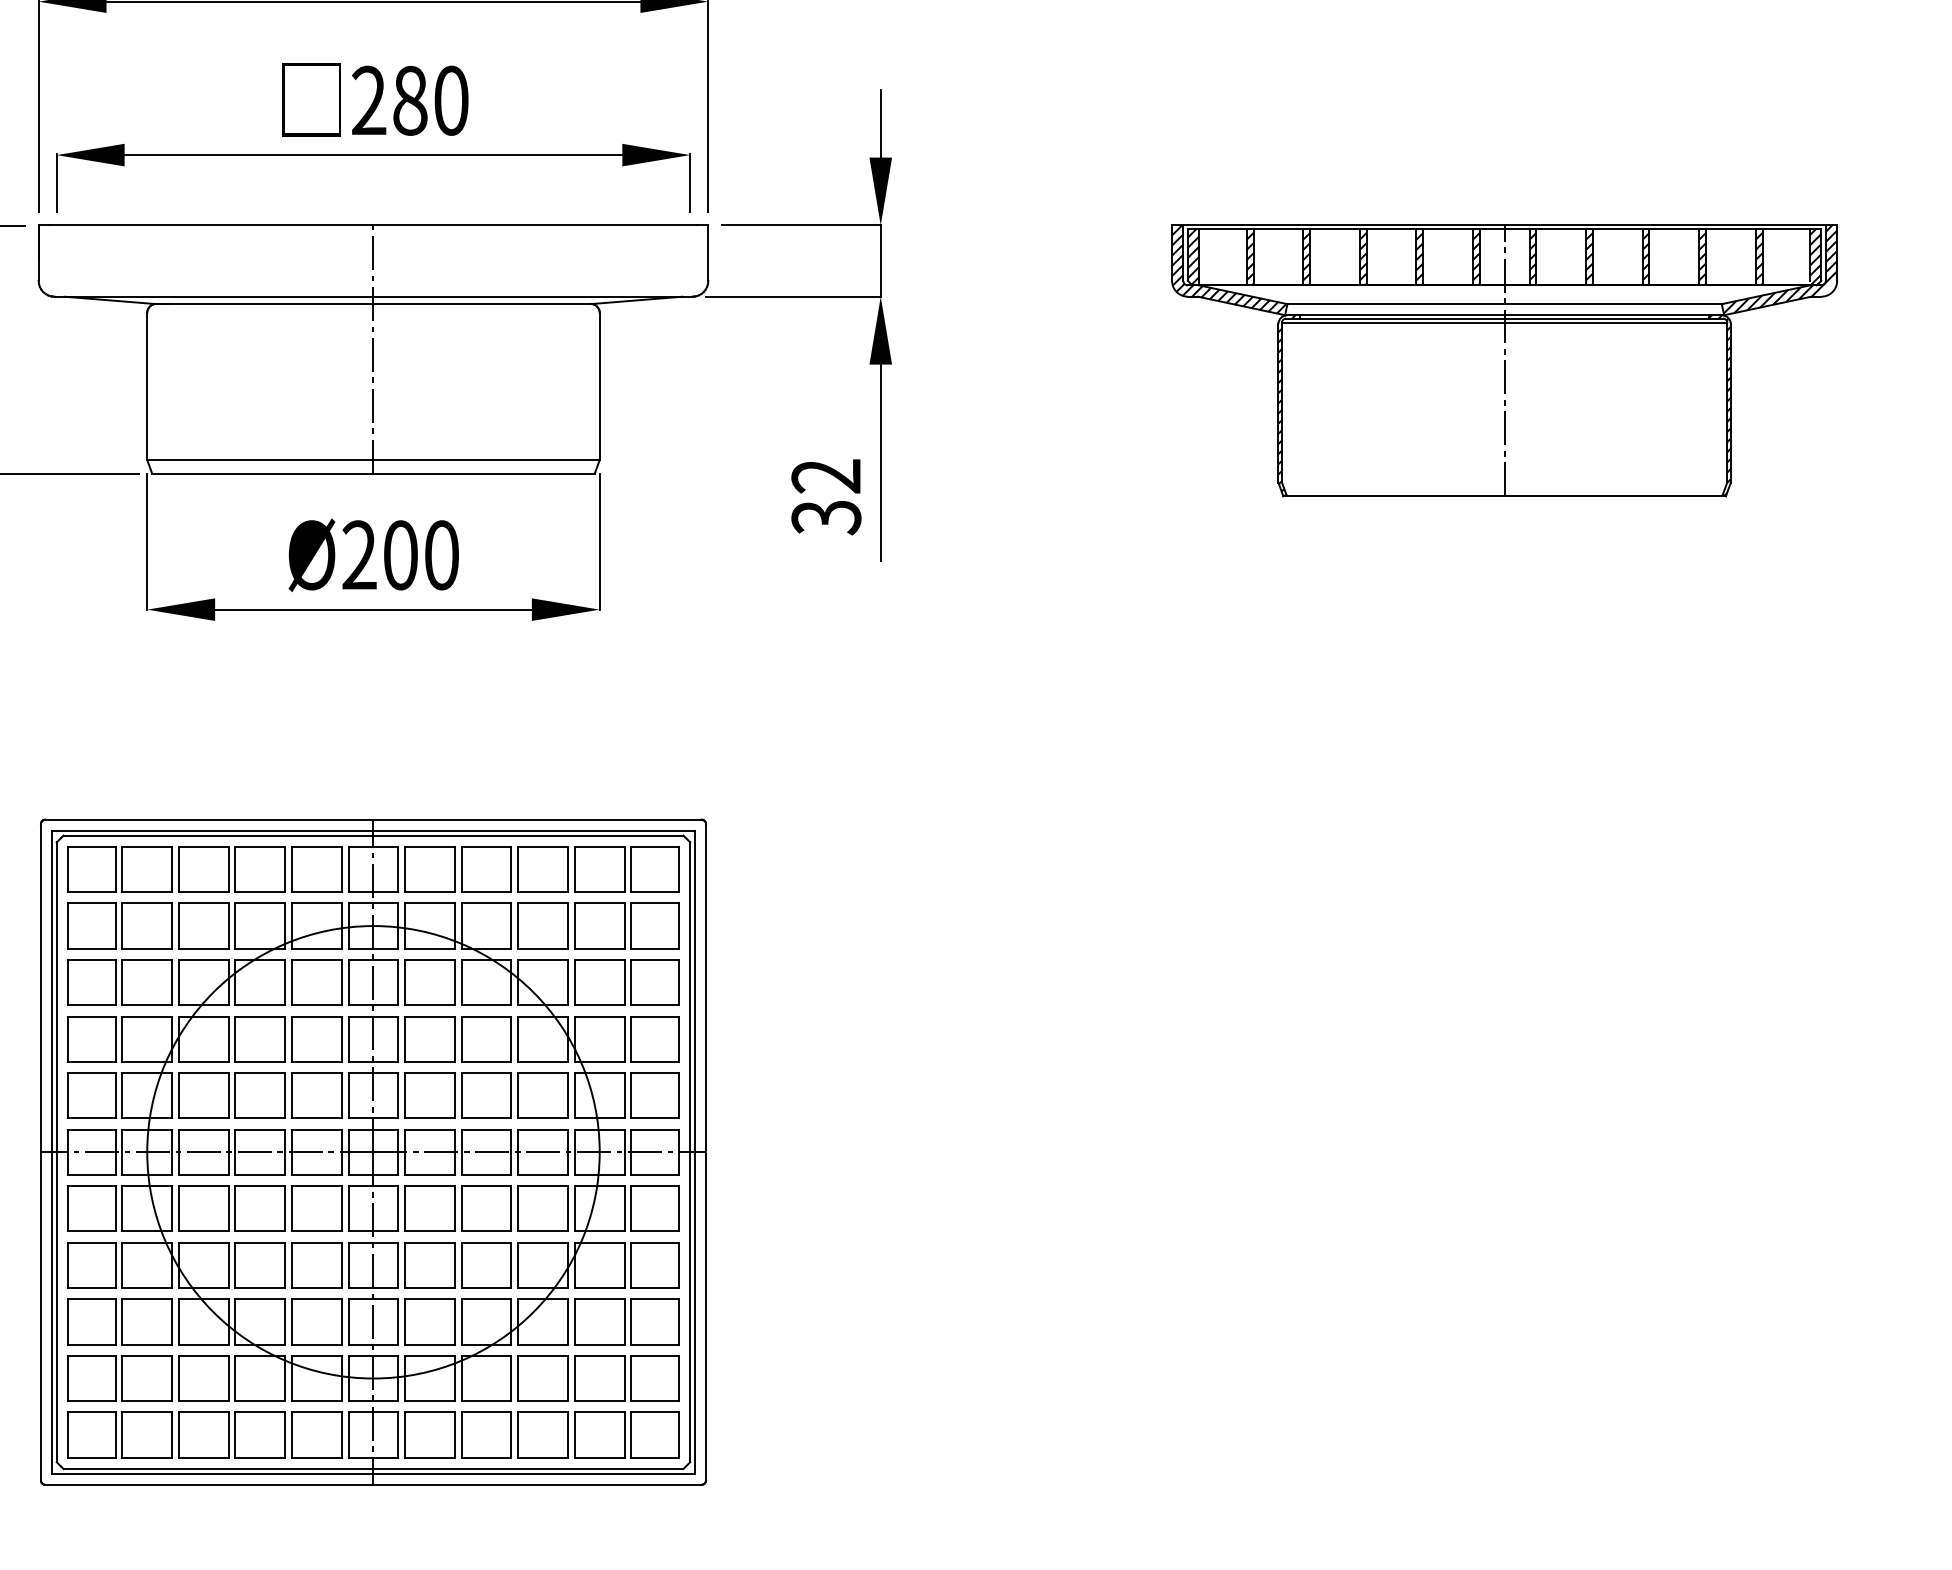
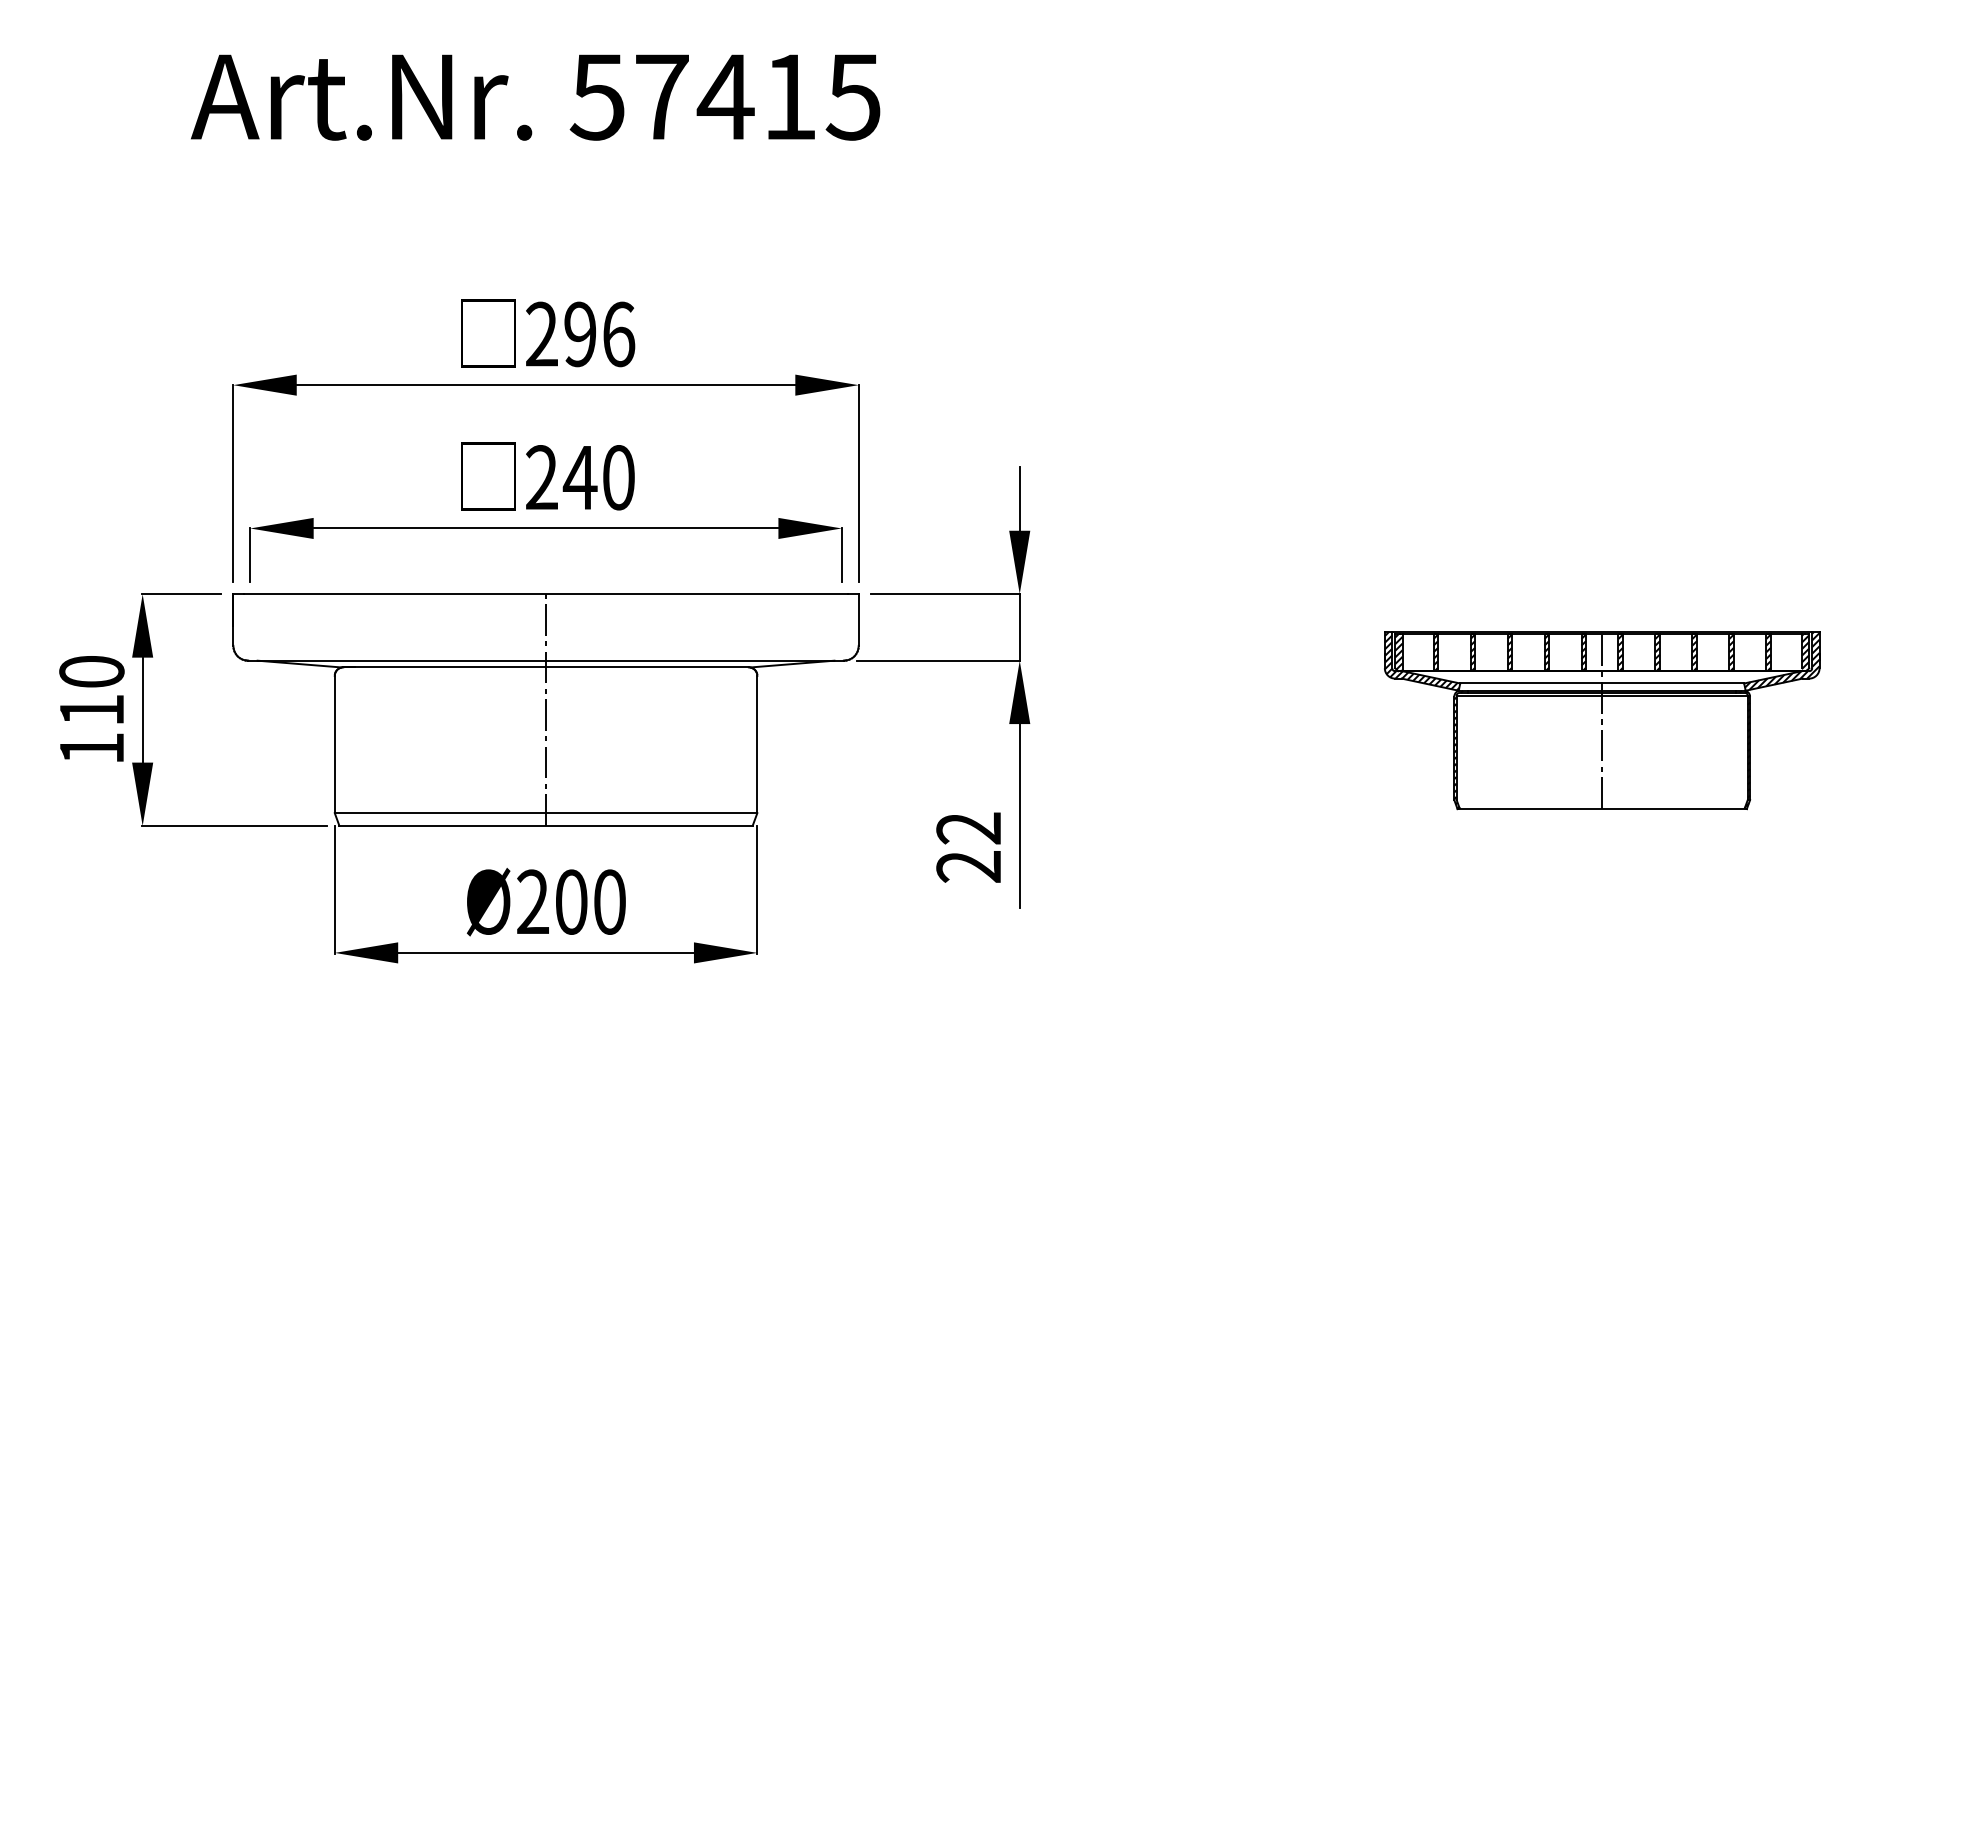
text: (409, 100) -> (579, 477), 280 -> 240
part: (1503, 360) -> (1601, 720), size x0.7
text: (825, 518) -> (968, 867), 32 -> 22
part: (372, 1152) -> (545, 1459), removed

